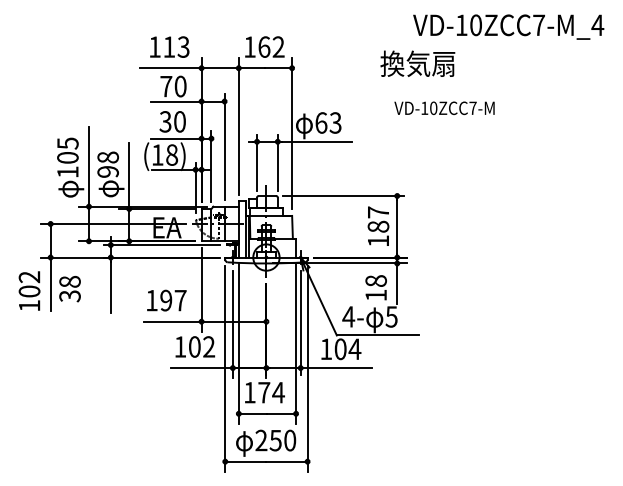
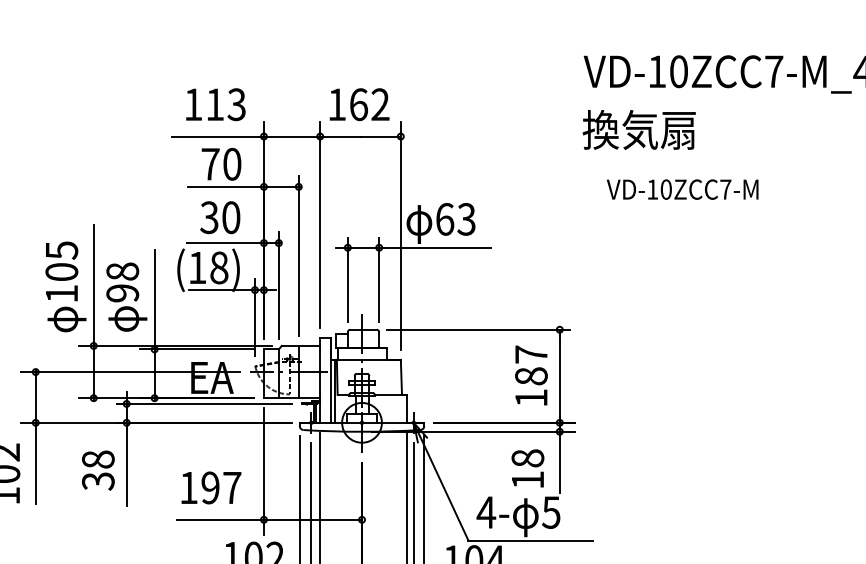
text: (417, 63) -> (638, 129), moved
text: (444, 107) -> (682, 188), moved
text: (69, 289) -> (97, 471), moved

